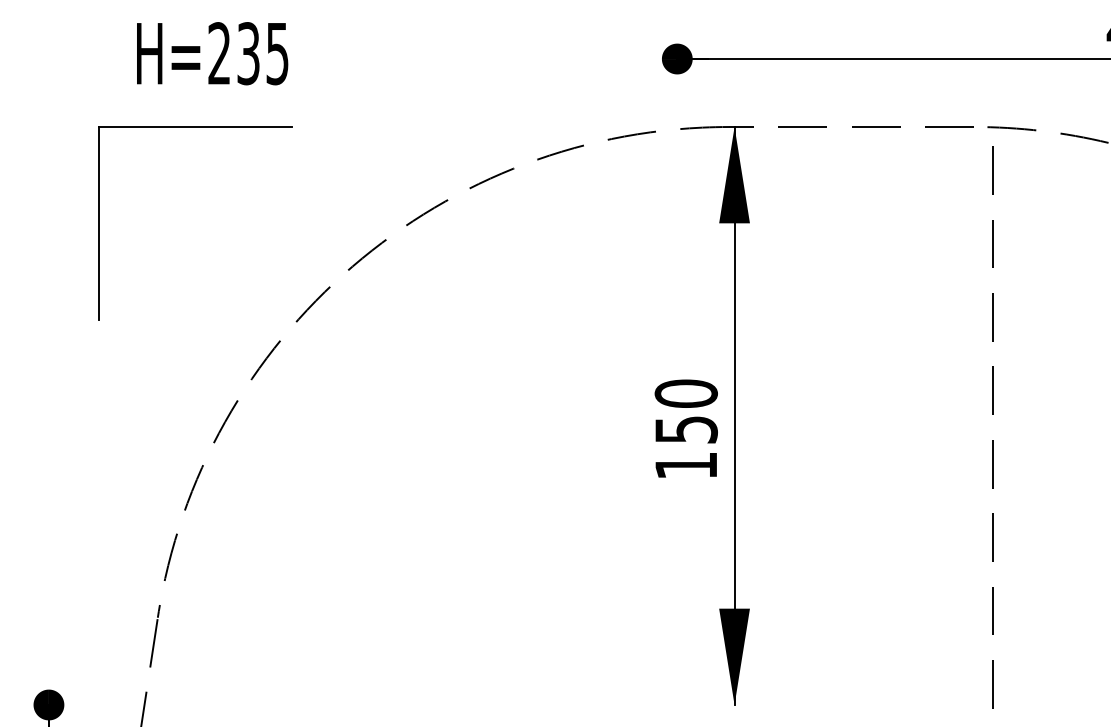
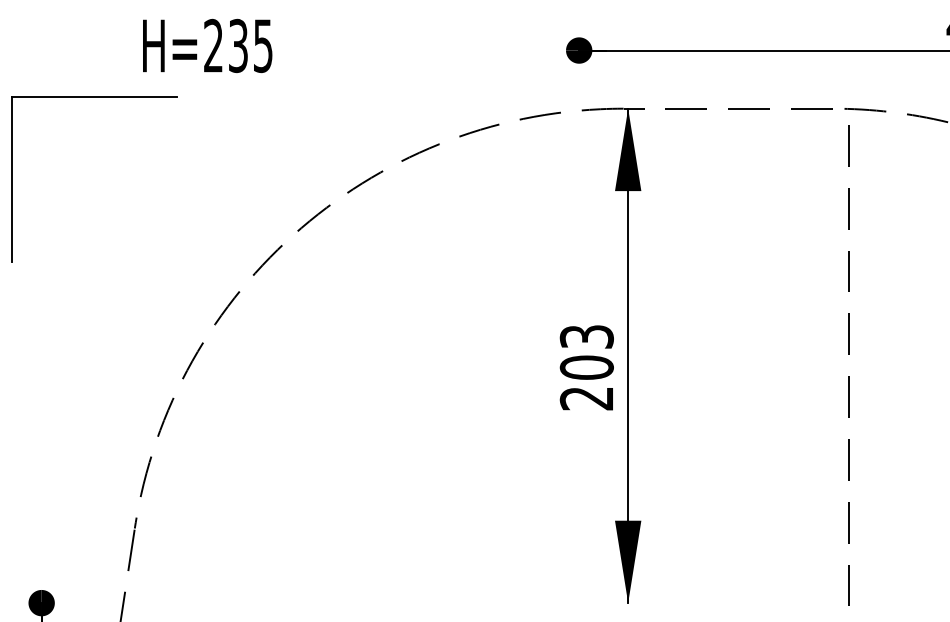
text: (212, 53) -> (207, 45), moved
part: (196, 127) -> (94, 97), moved
text: (685, 429) -> (586, 367), 150 -> 203

